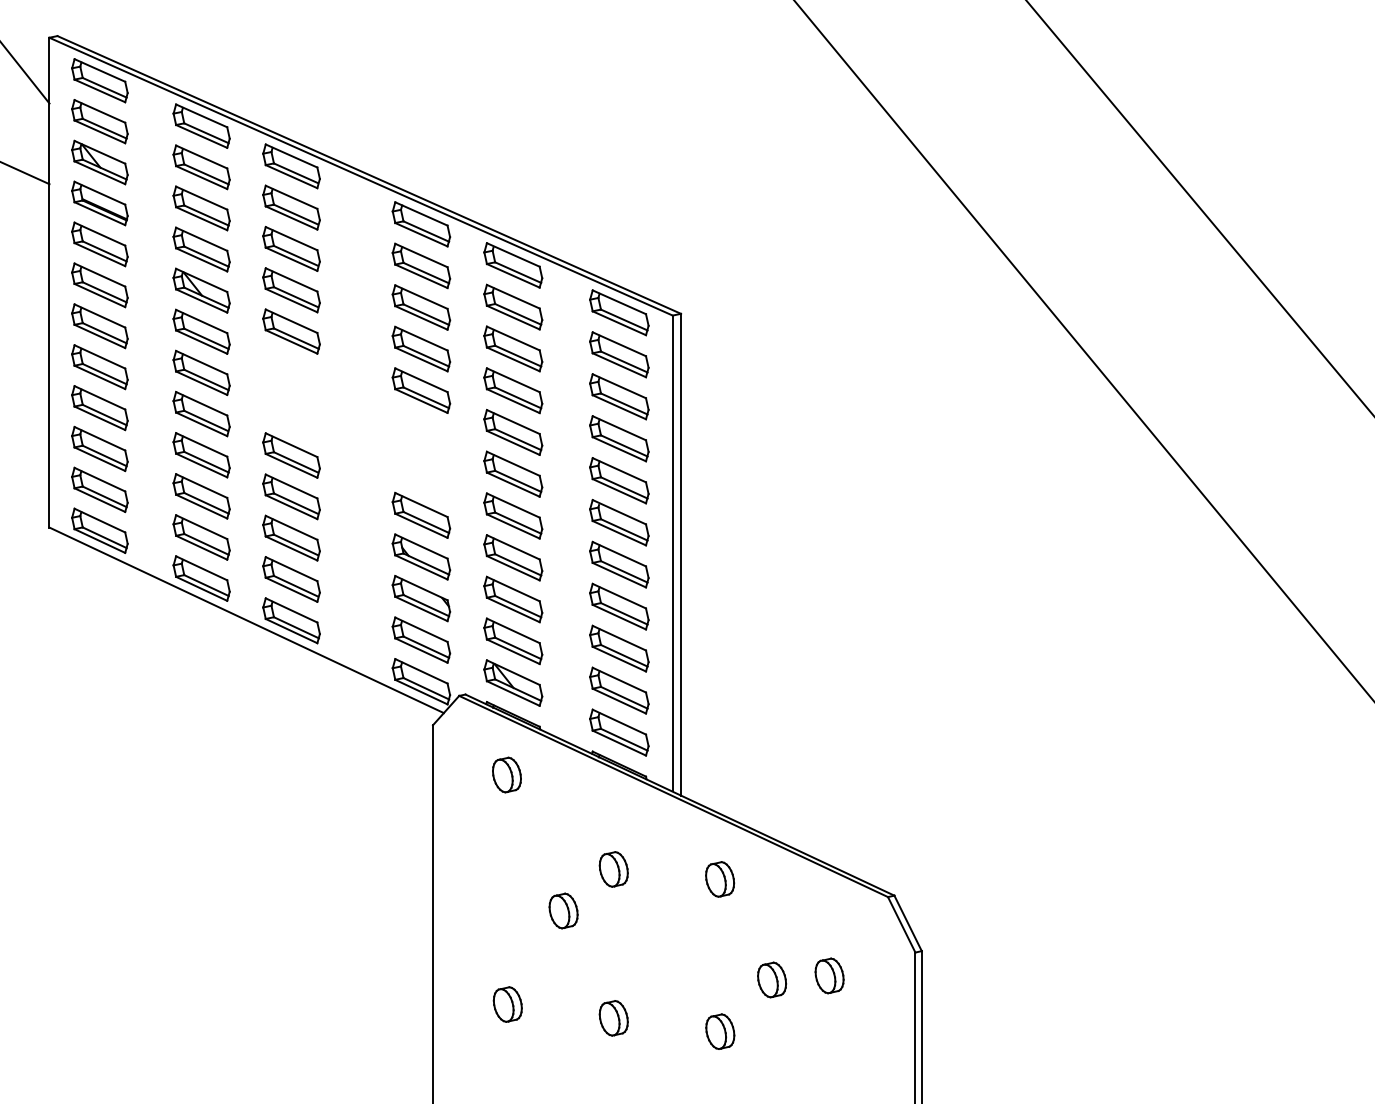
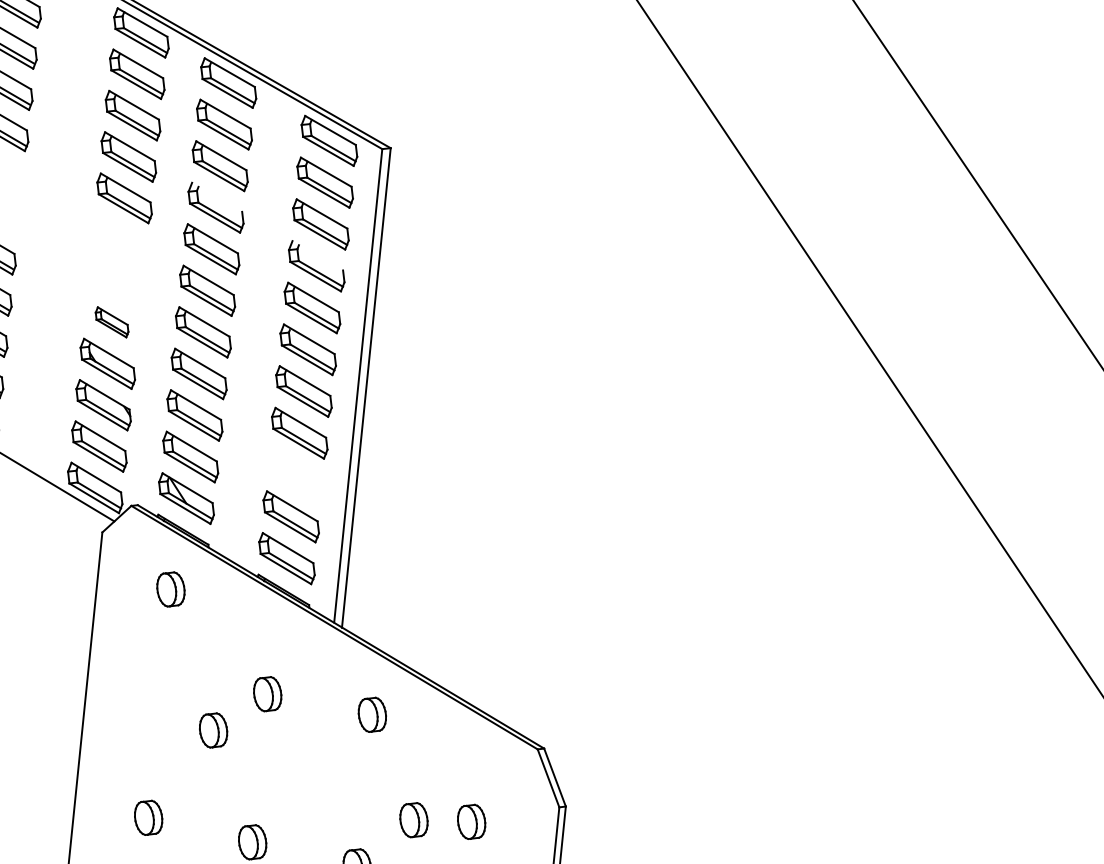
line: (512, 380) -> (216, 197), removed
line: (619, 428) -> (317, 256), removed
part: (421, 514) -> (112, 321), size x0.6
part: (619, 648) -> (295, 474), removed

